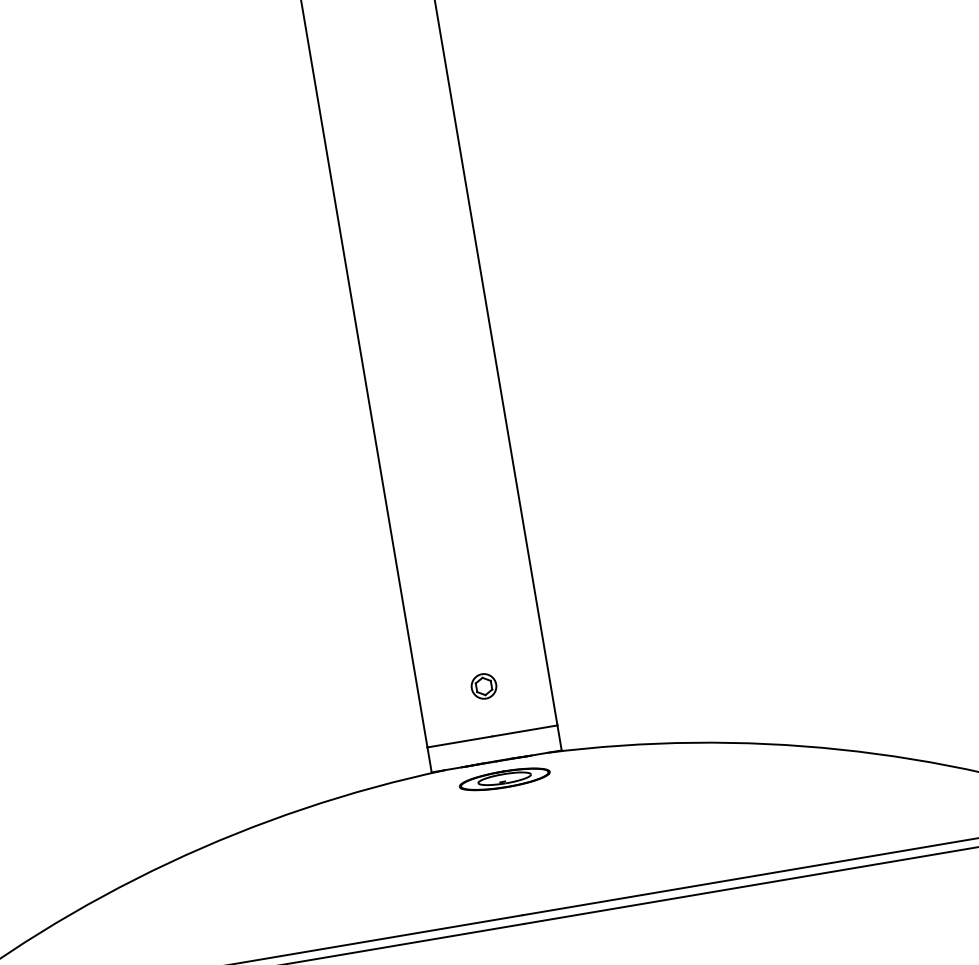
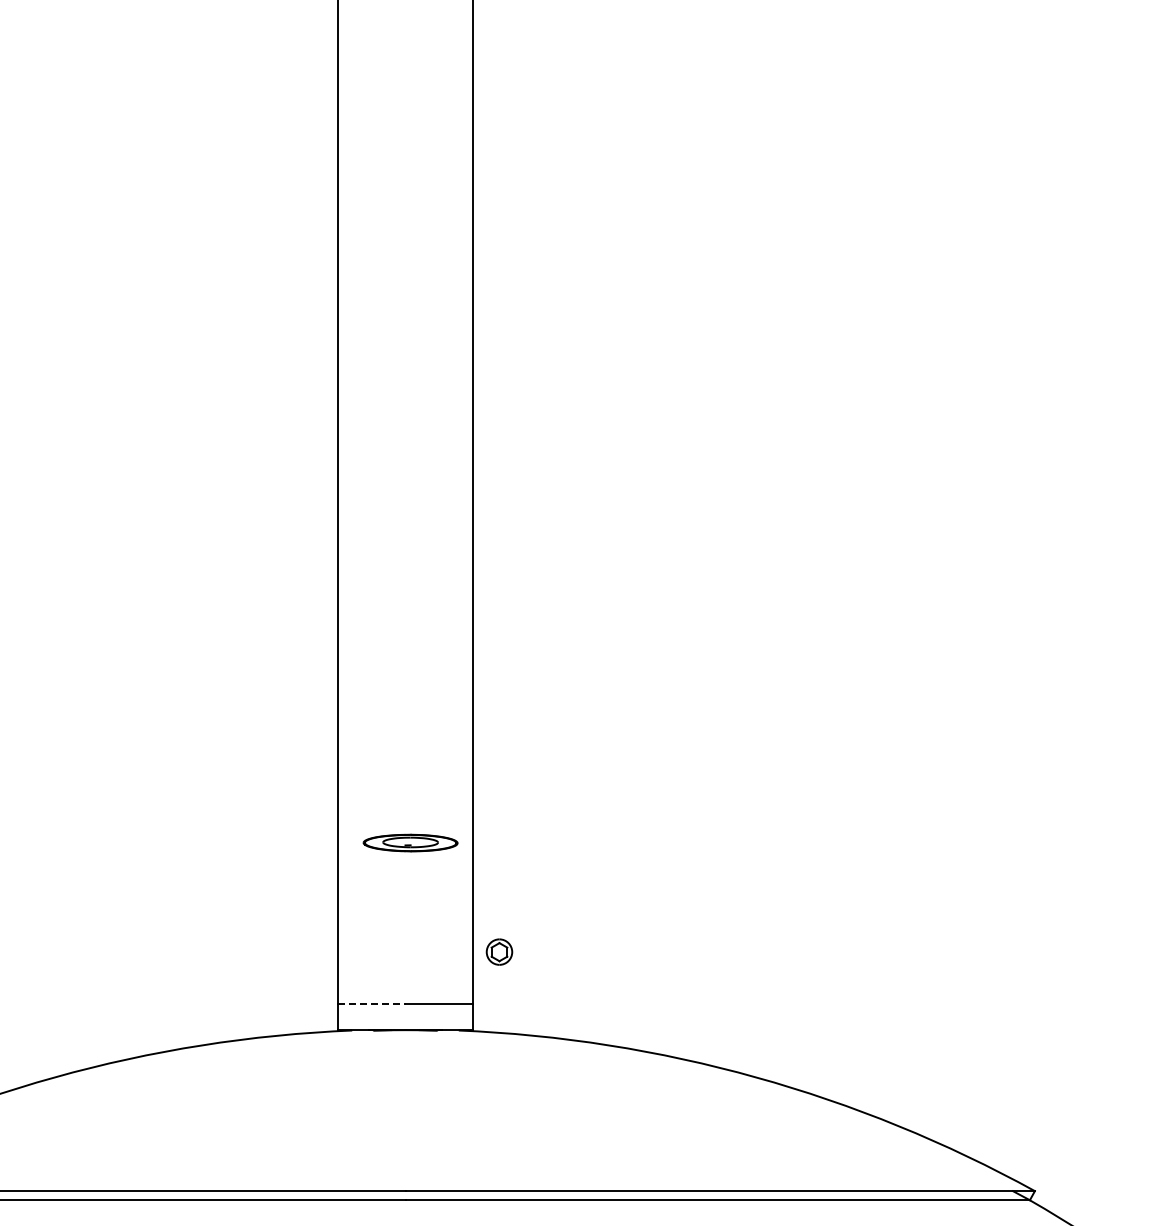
part: (483, 685) -> (499, 951), moved
line: (459, 742) -> (371, 1004), solid -> dashed
part: (504, 778) -> (410, 842), moved

